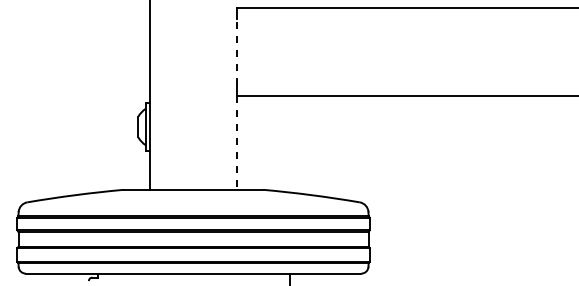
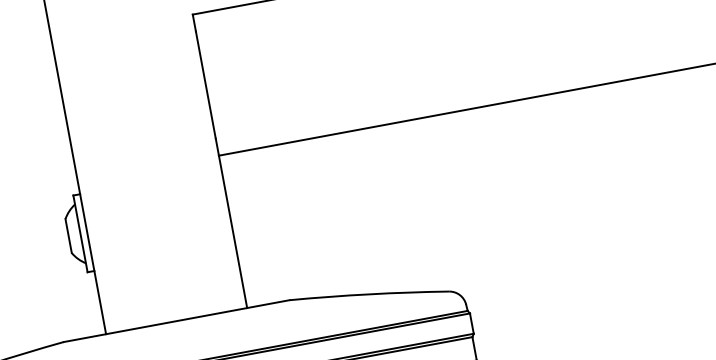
line: (237, 51) -> (206, 84), dashed -> solid
line: (237, 143) -> (233, 233), dashed -> solid

